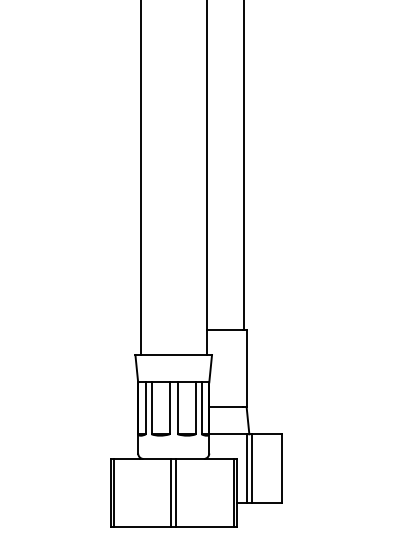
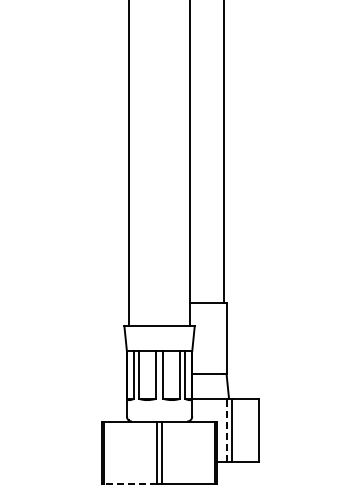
line: (247, 467) -> (227, 429), solid -> dashed
line: (142, 527) -> (130, 484), solid -> dashed

